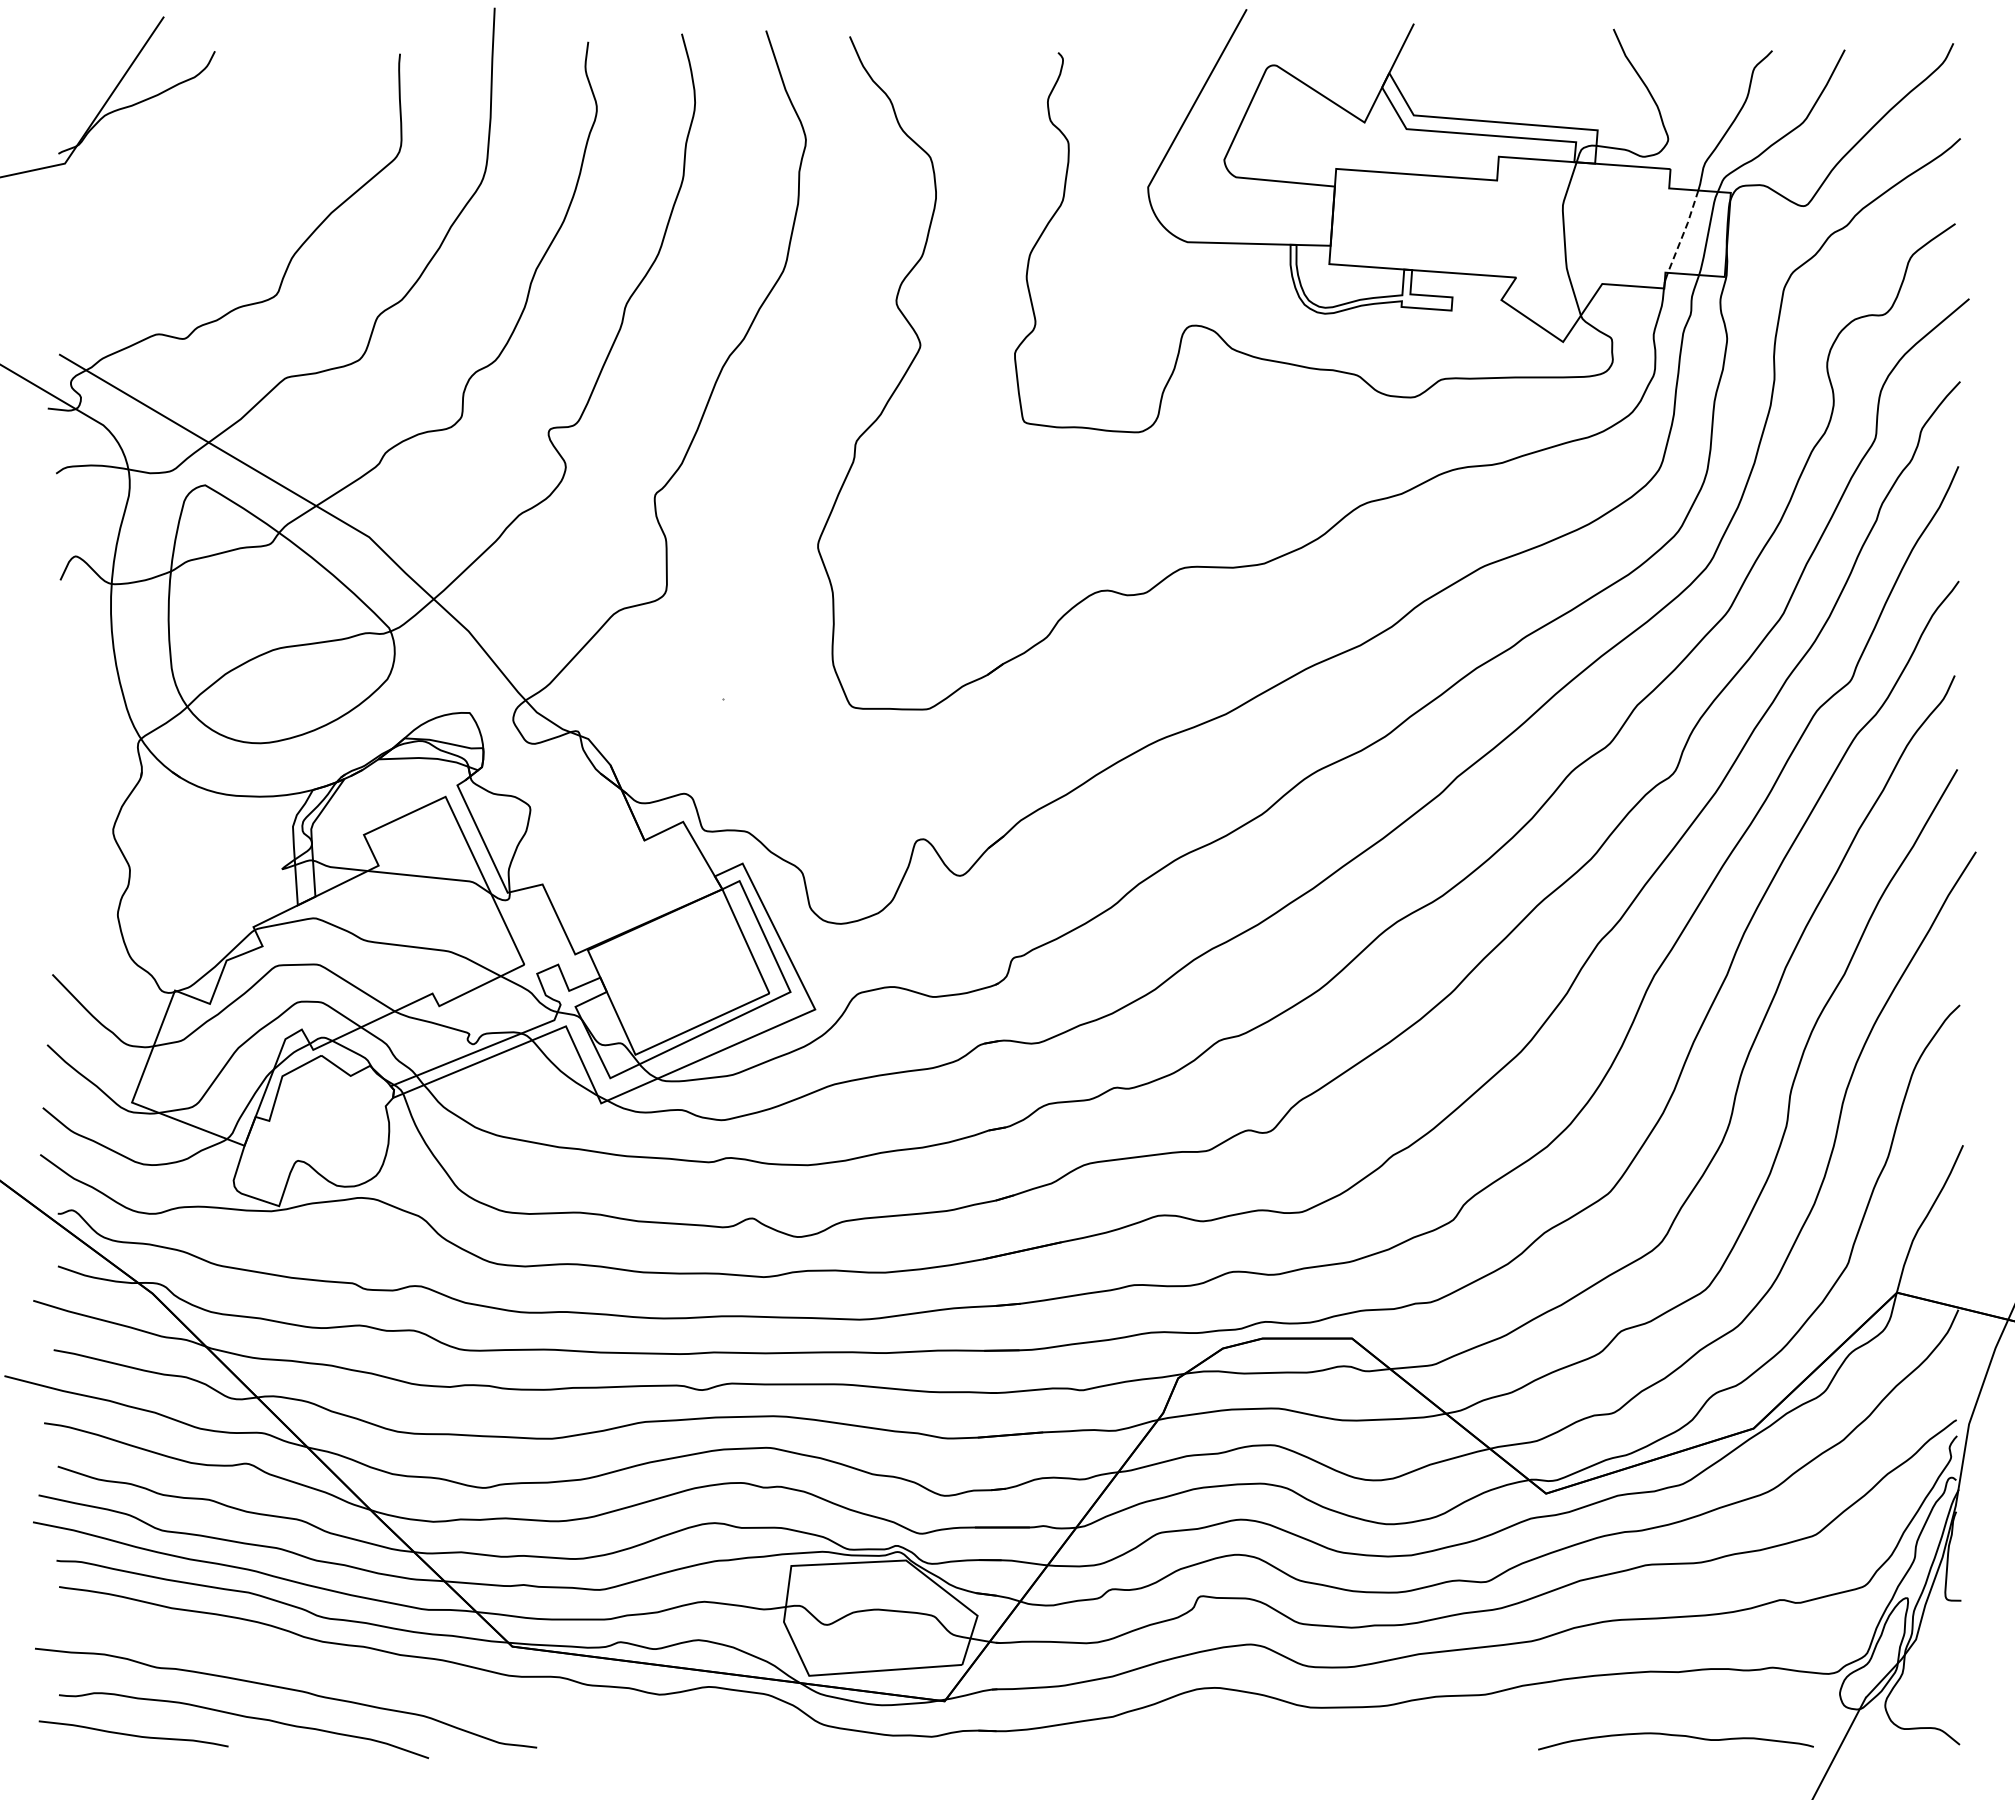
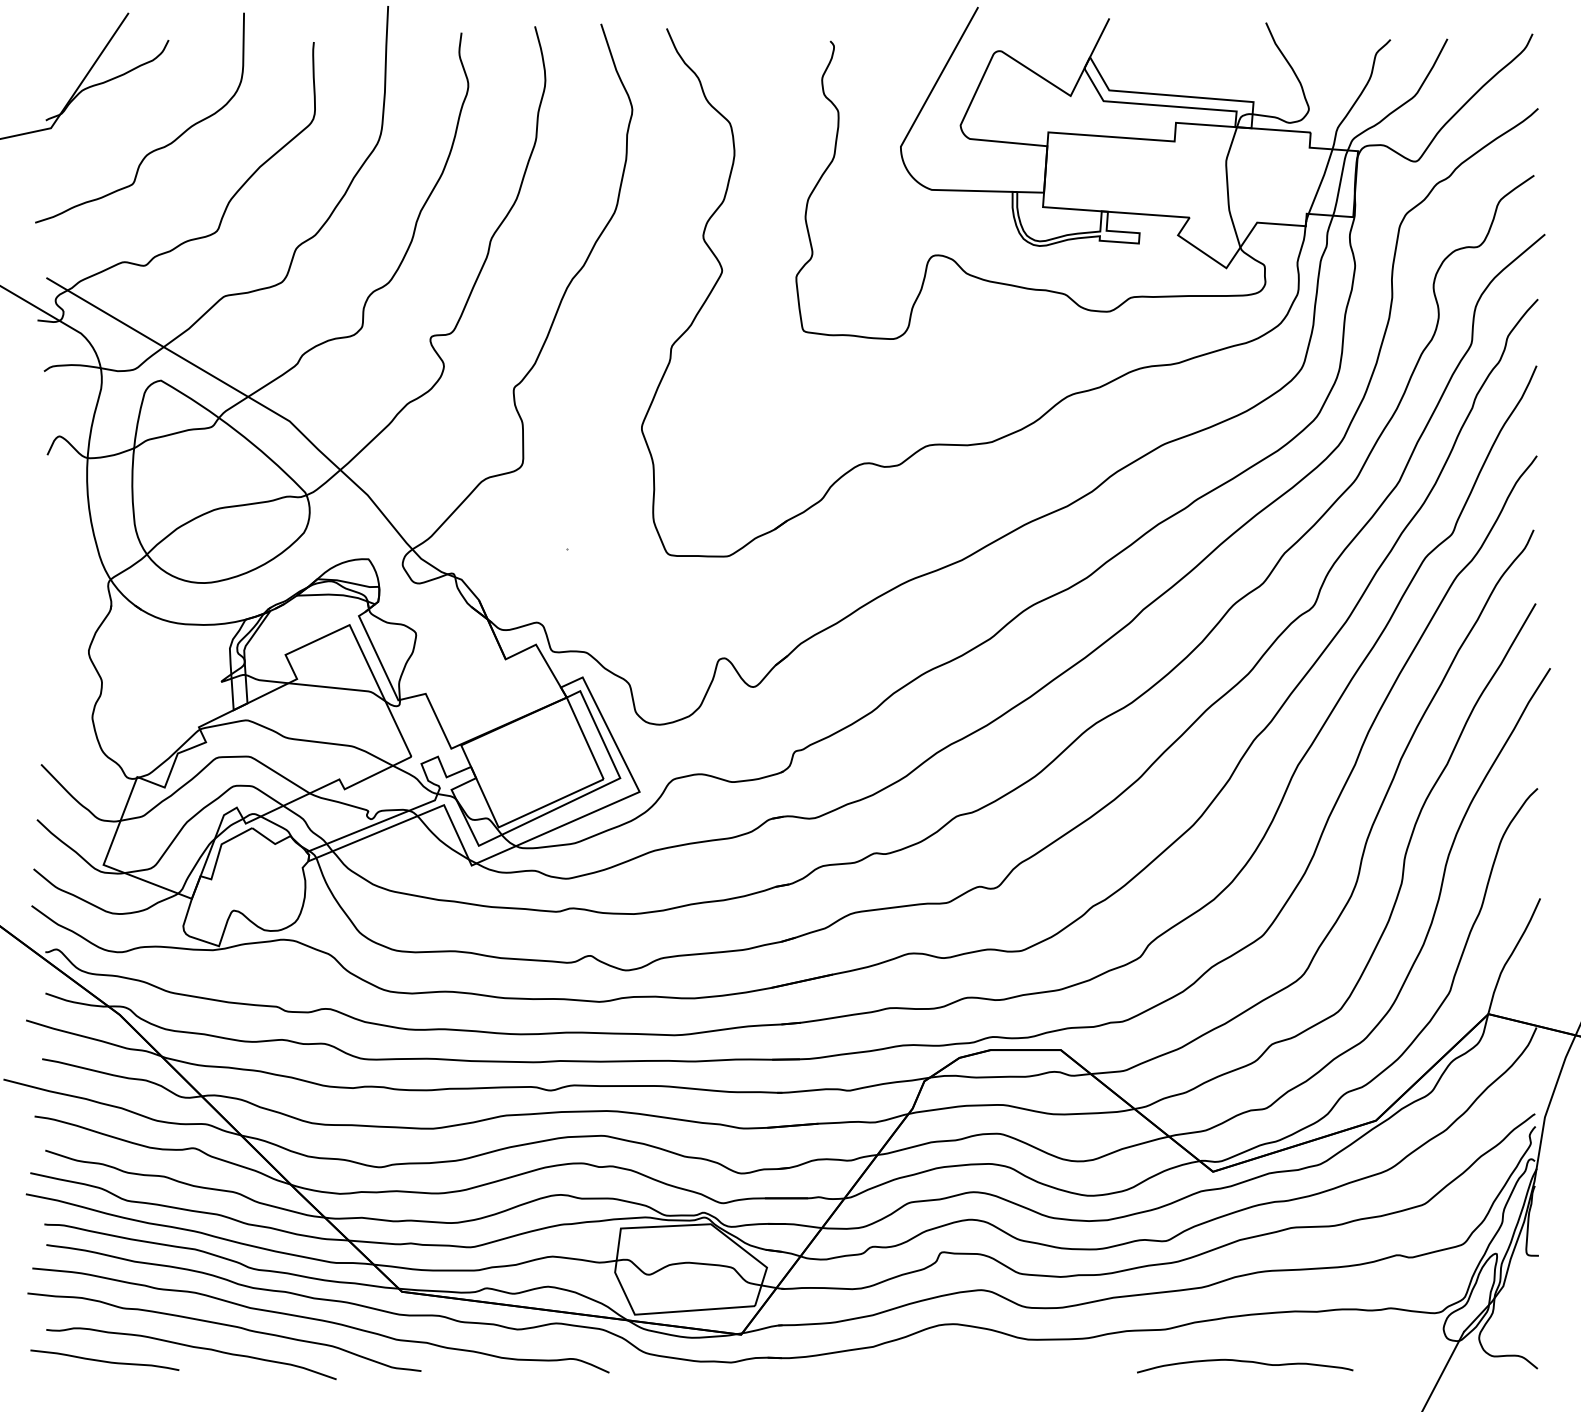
curve: (195, 191) -> (153, 150), added
line: (1684, 231) -> (1321, 181), dashed -> solid
curve: (408, 1683) -> (320, 1320), added
curve: (1675, 1736) -> (1244, 1362), moved

